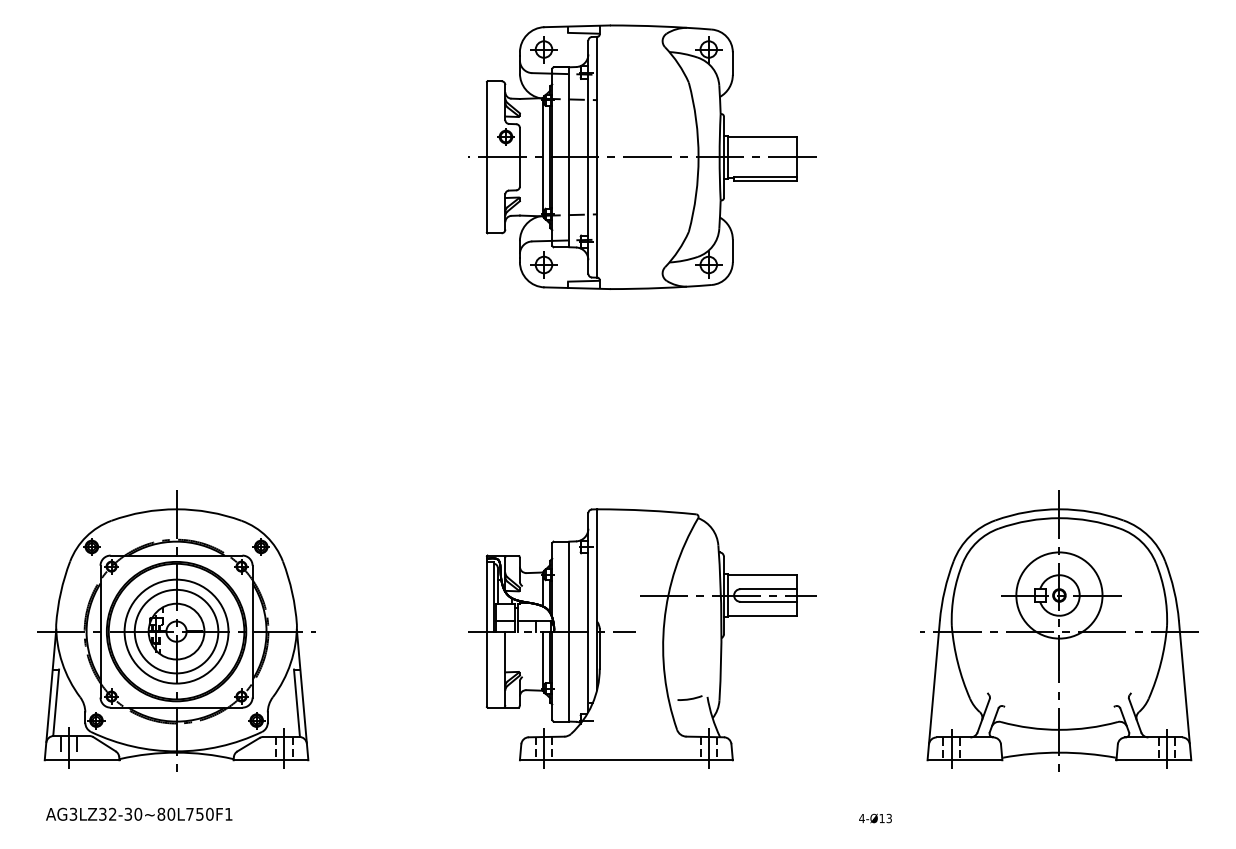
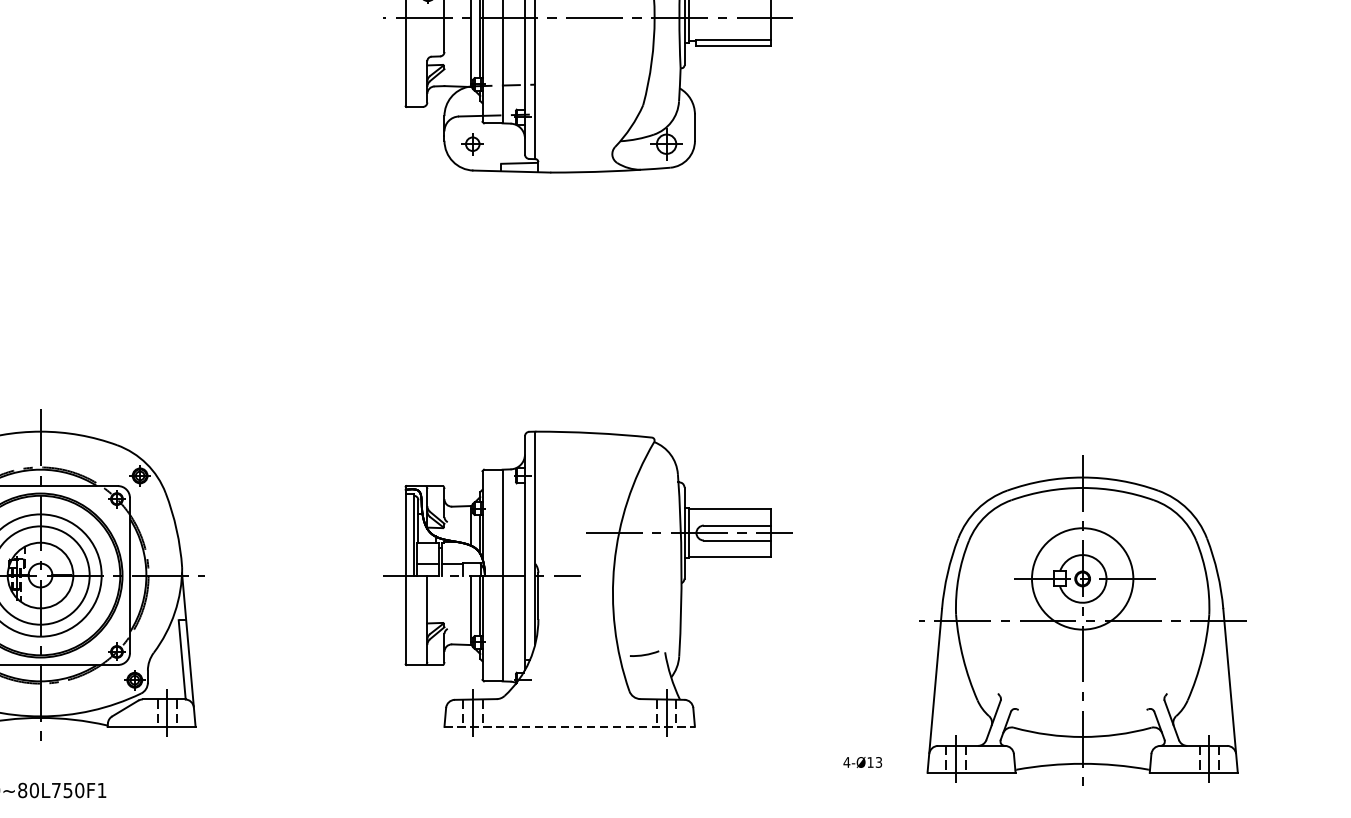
part: (543, 264) -> (472, 143), size x0.7
part: (1059, 630) -> (1082, 620), moved
line: (626, 760) -> (569, 727), solid -> dashed
text: (875, 818) -> (862, 762), moved

